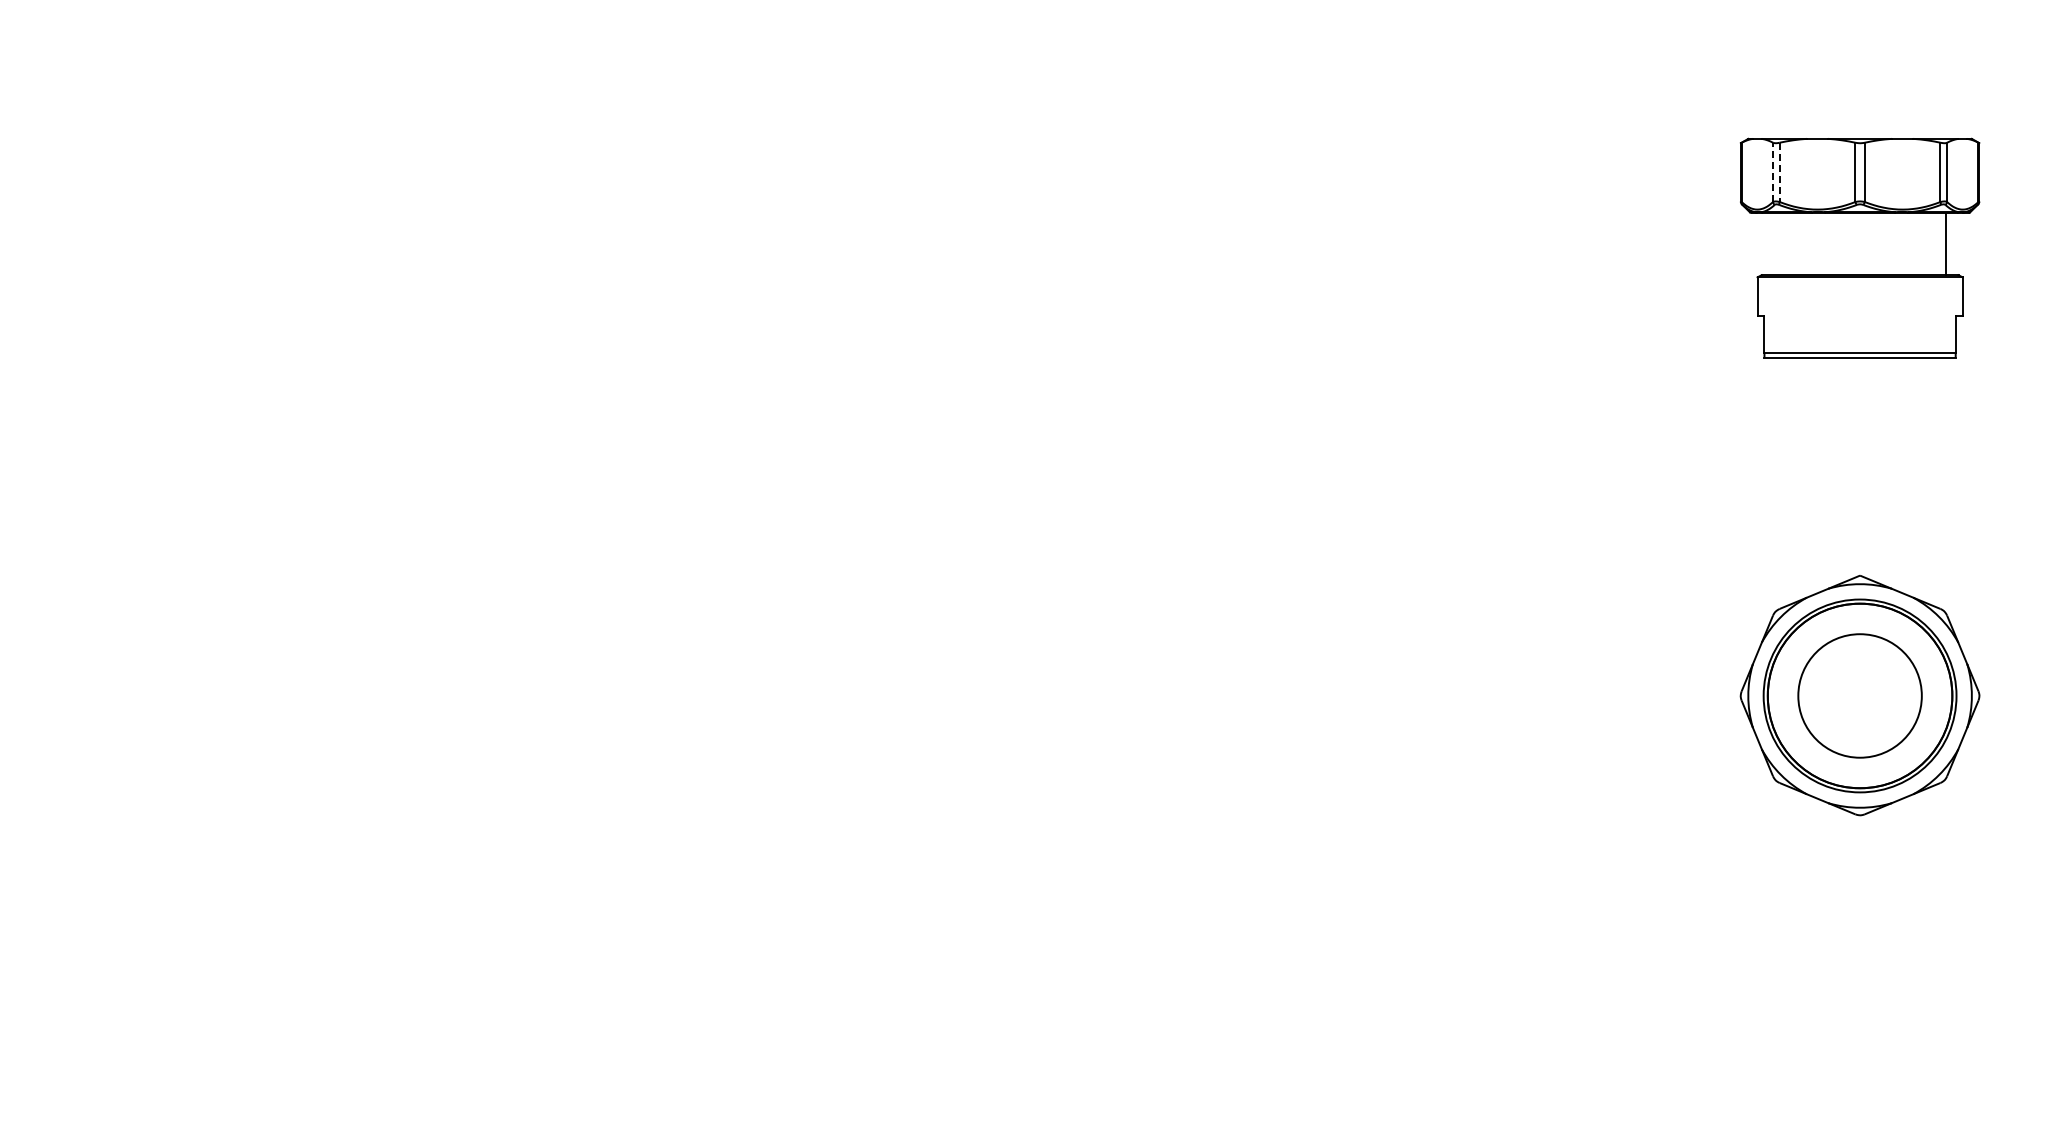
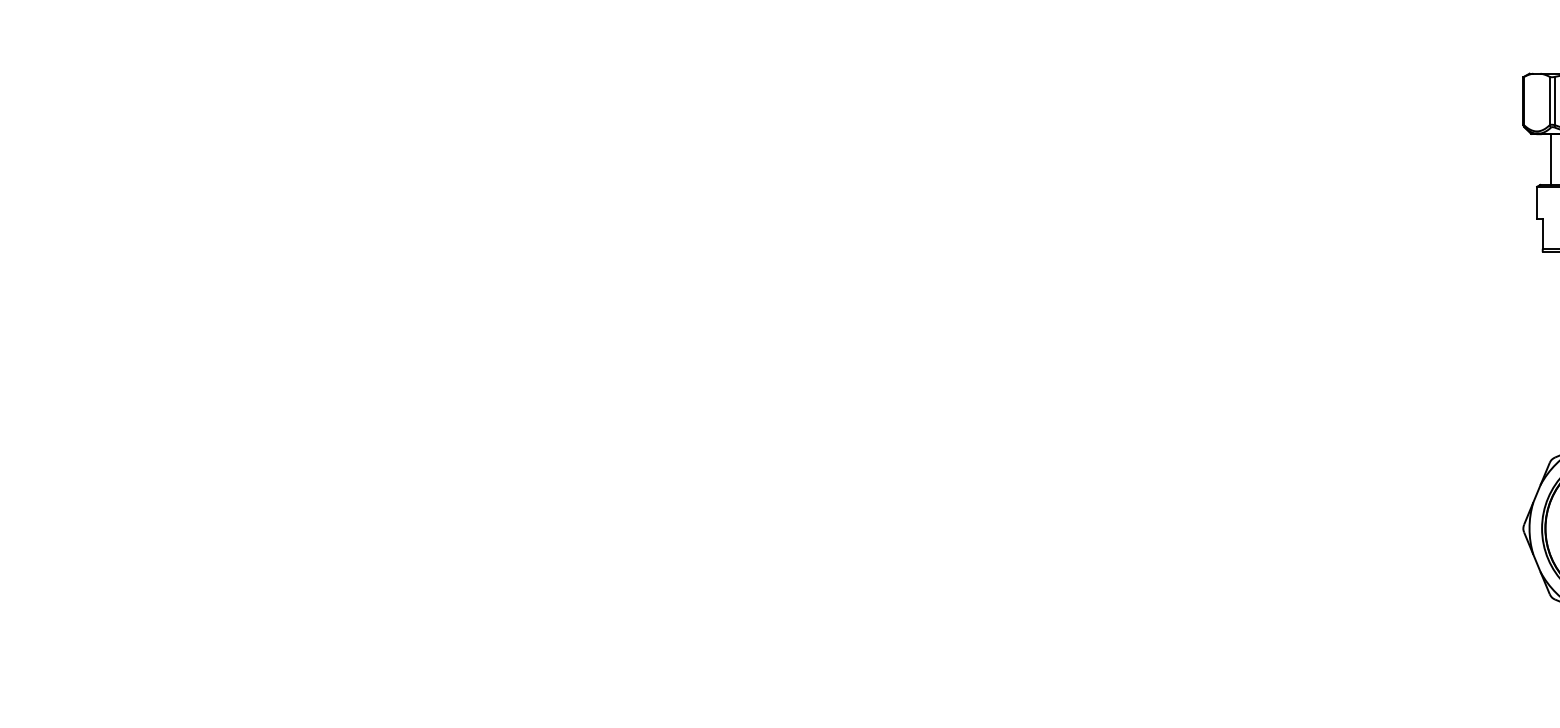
line: (1773, 172) -> (1550, 101), dashed -> solid
line: (1779, 172) -> (1554, 101), dashed -> solid
line: (1774, 243) -> (1550, 159), added

